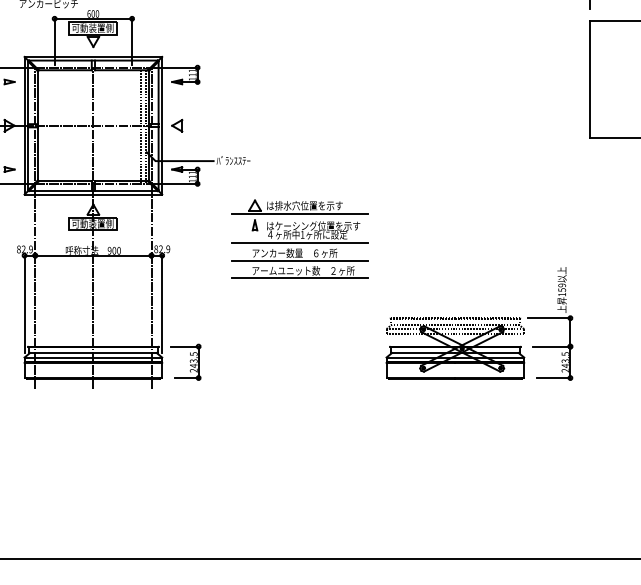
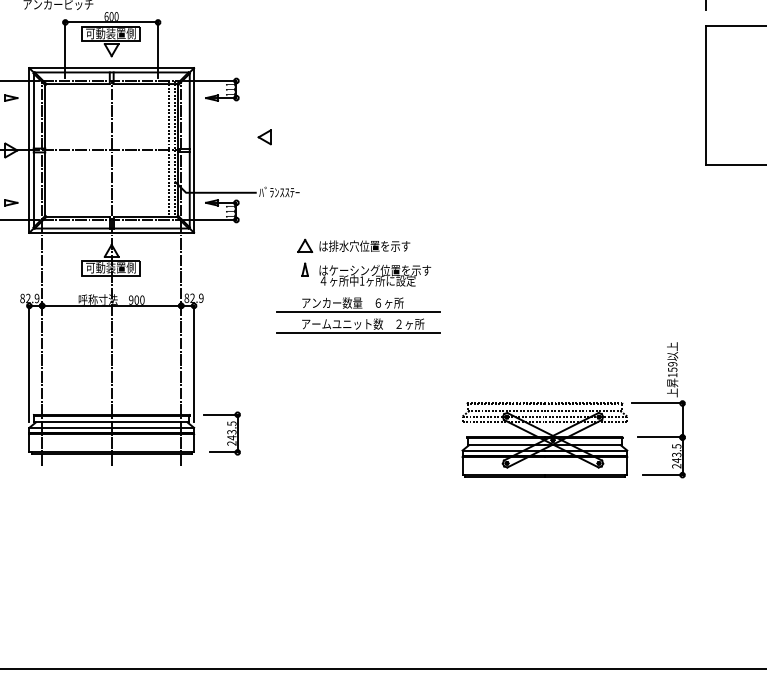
part: (177, 125) -> (265, 136), moved
line: (299, 214) -> (358, 256), removed
line: (299, 243) -> (358, 291), removed
part: (479, 323) -> (573, 409), moved

